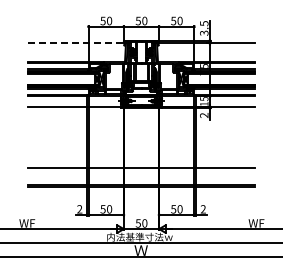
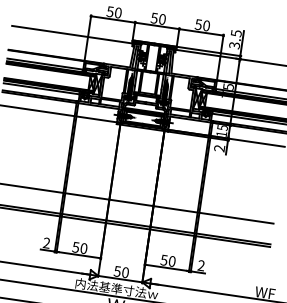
line: (76, 43) -> (72, 35), dashed -> solid

